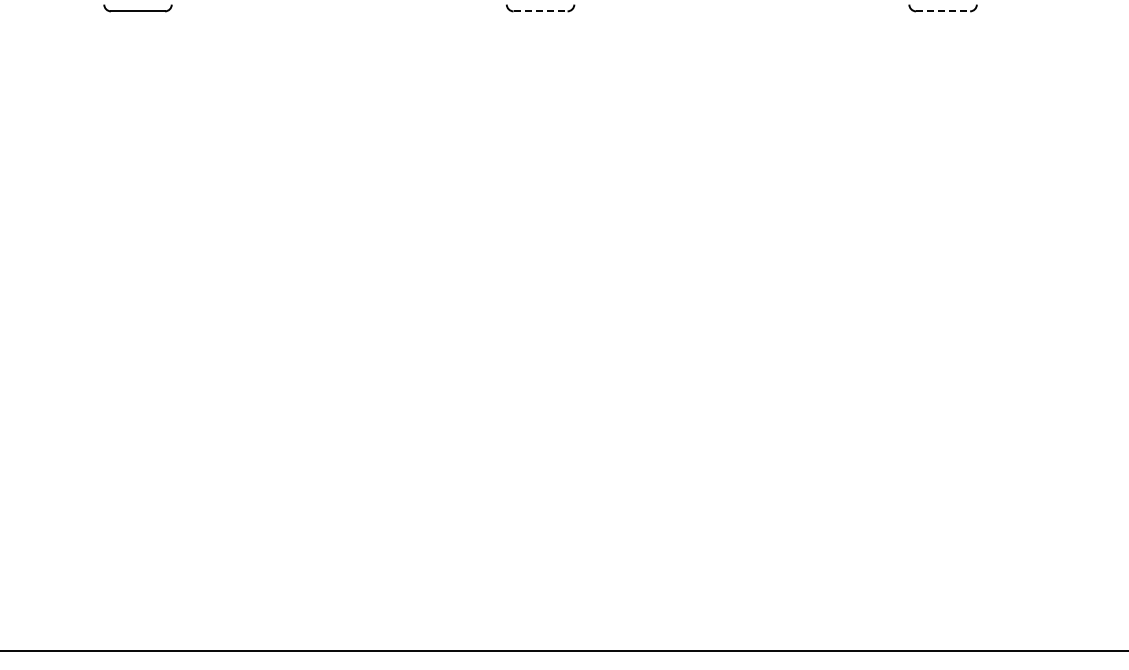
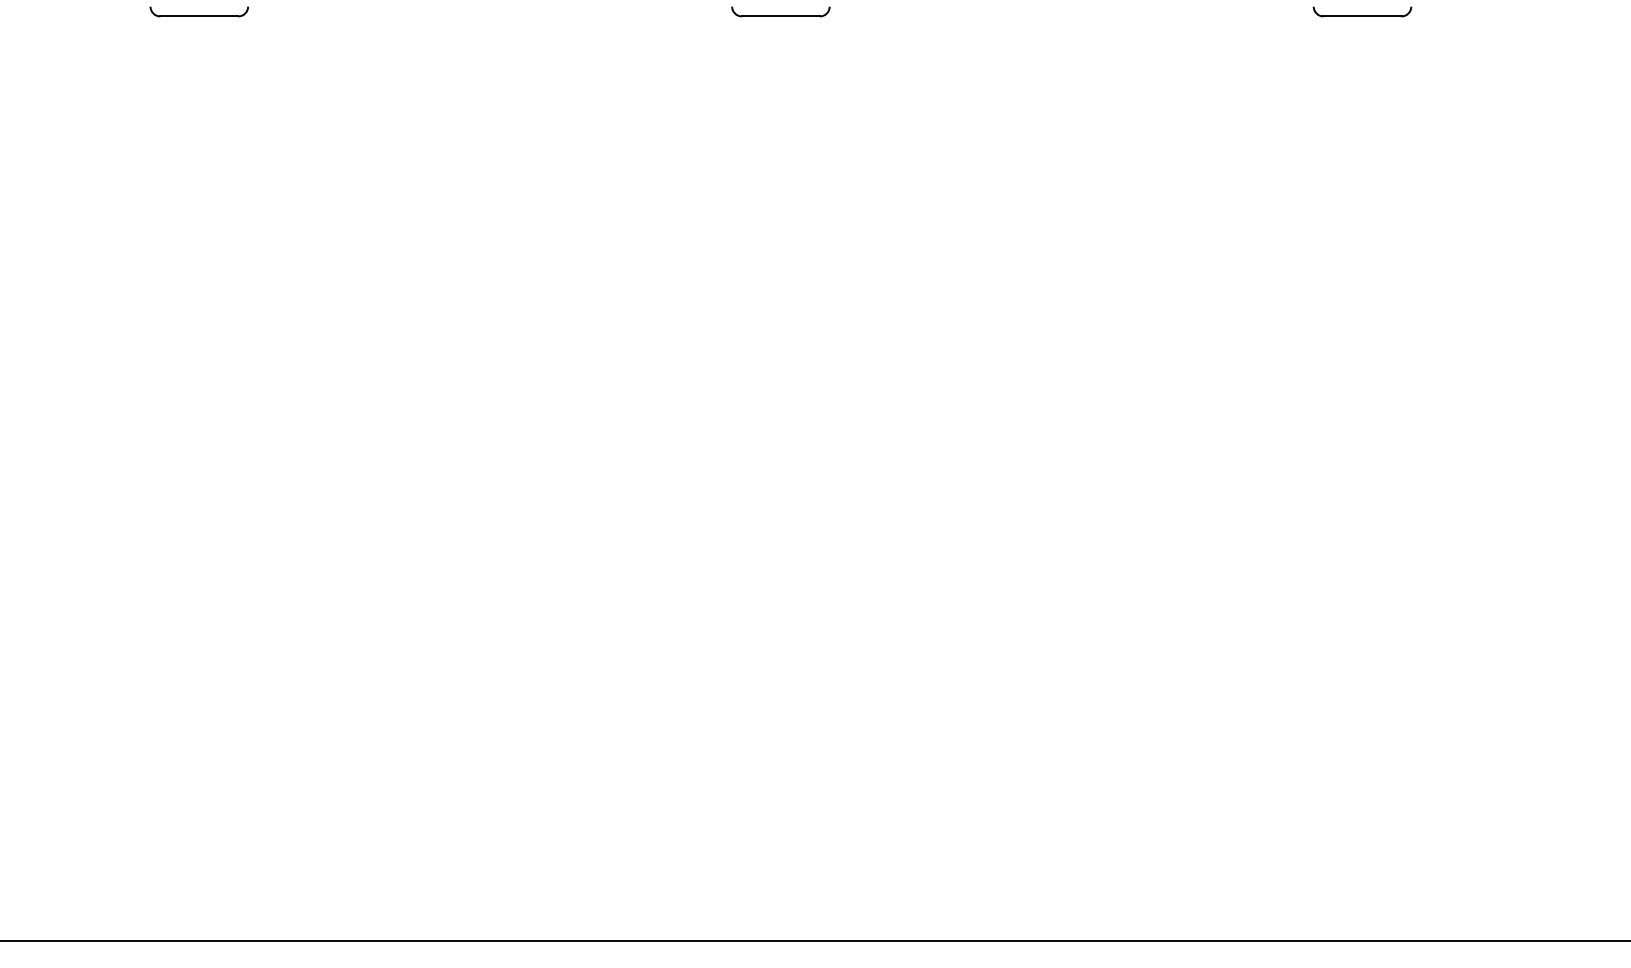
line: (541, 11) -> (782, 16), dashed -> solid
line: (943, 11) -> (1363, 16), dashed -> solid

